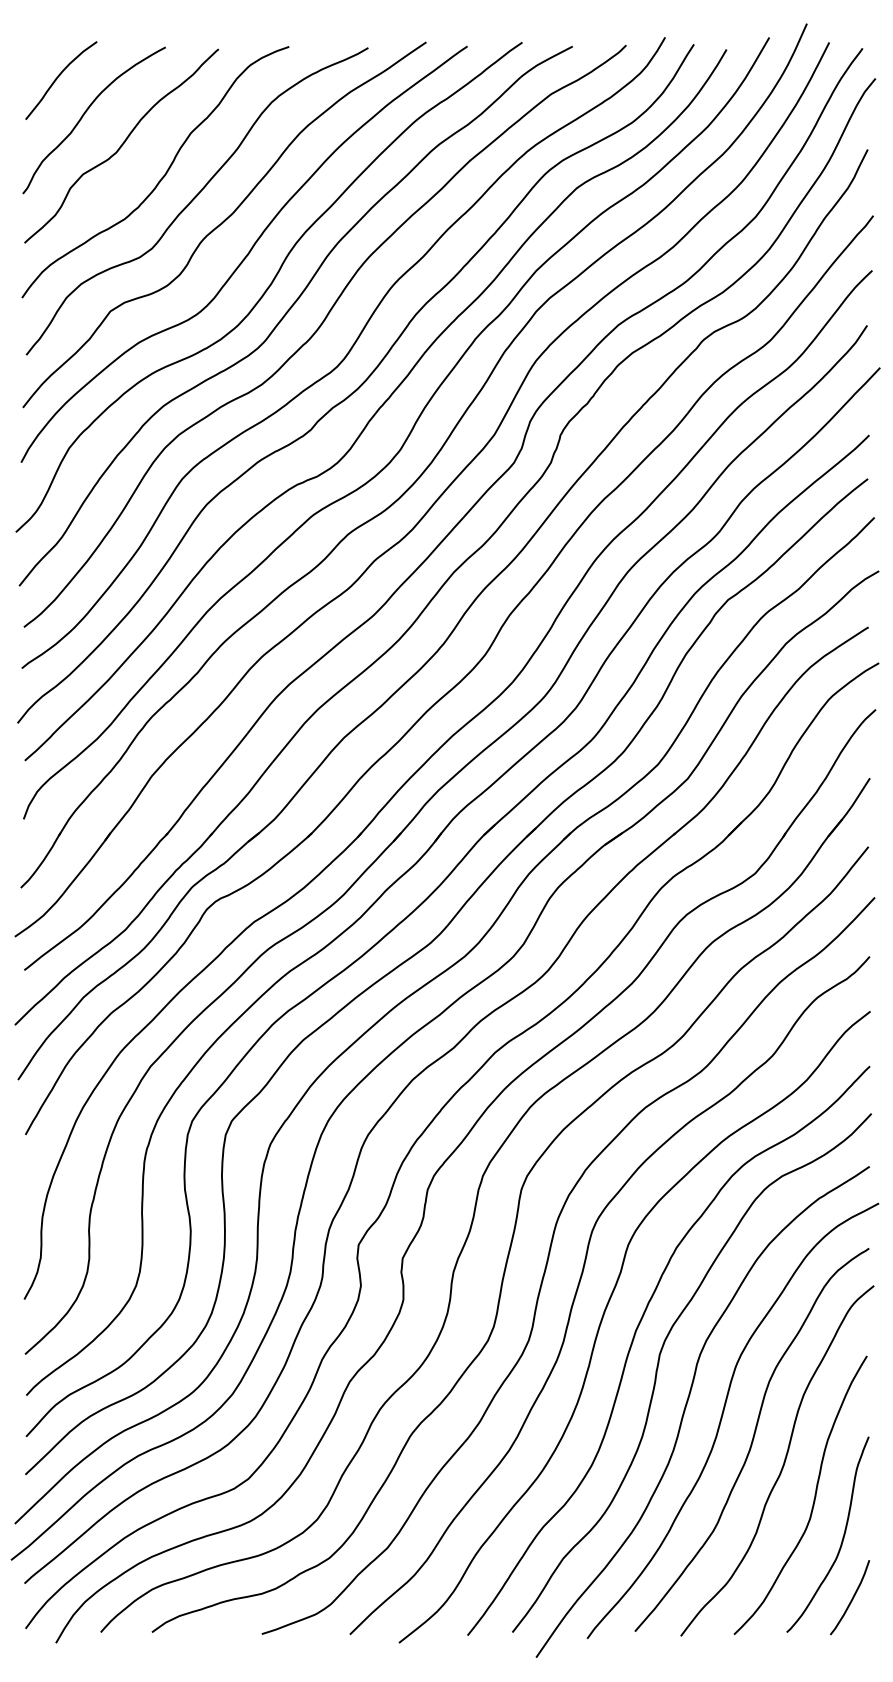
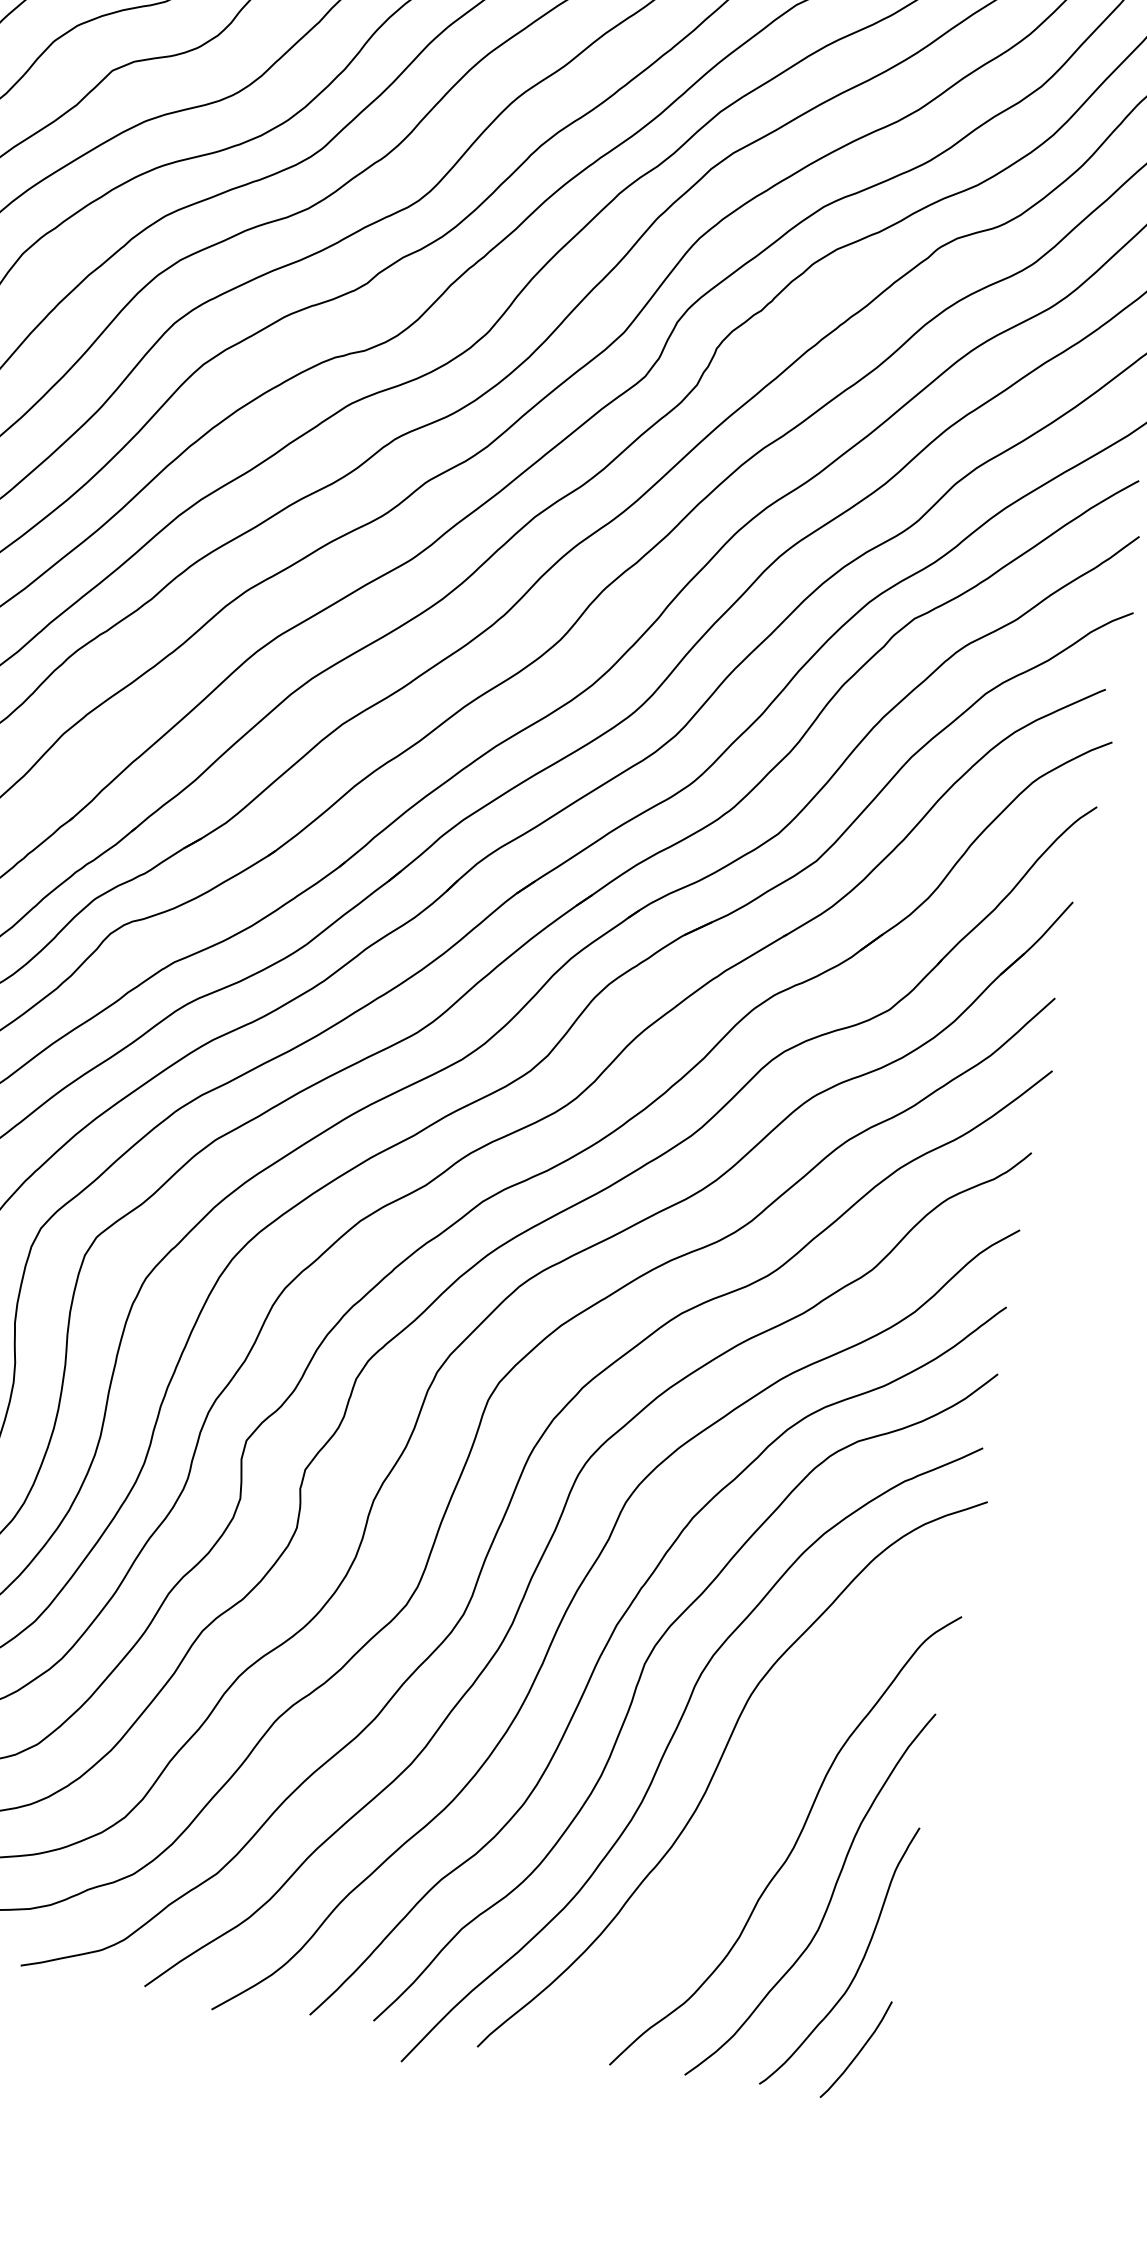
curve: (752, 1439) -> (755, 1804), removed

